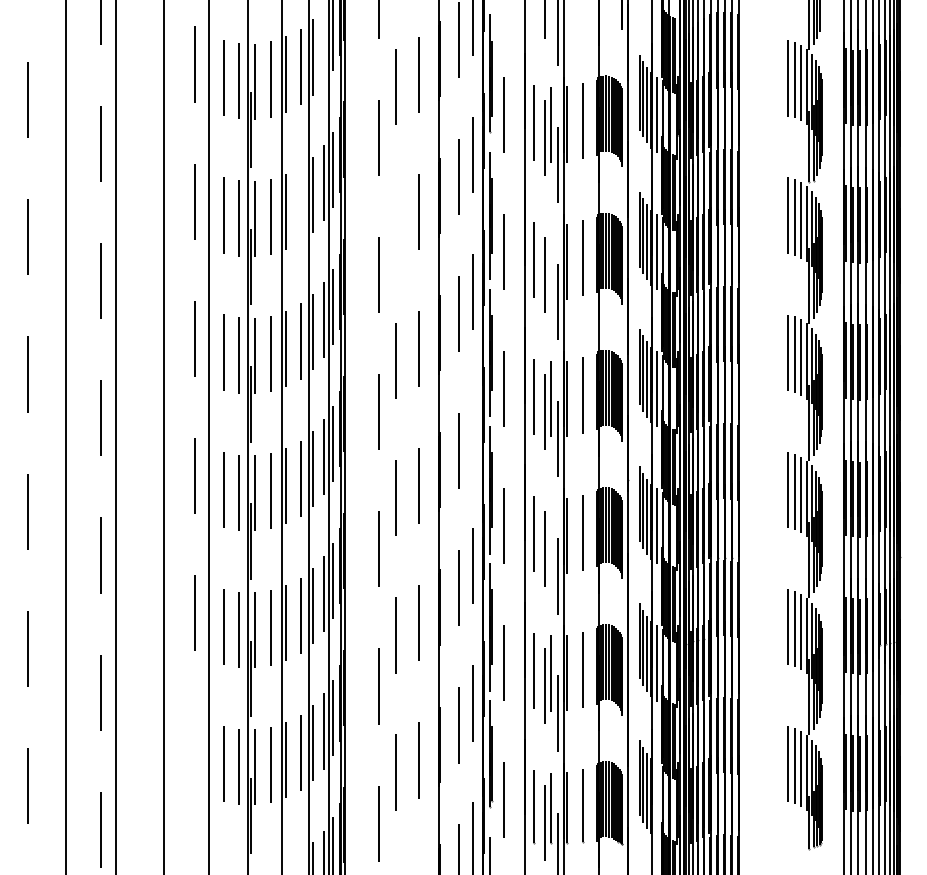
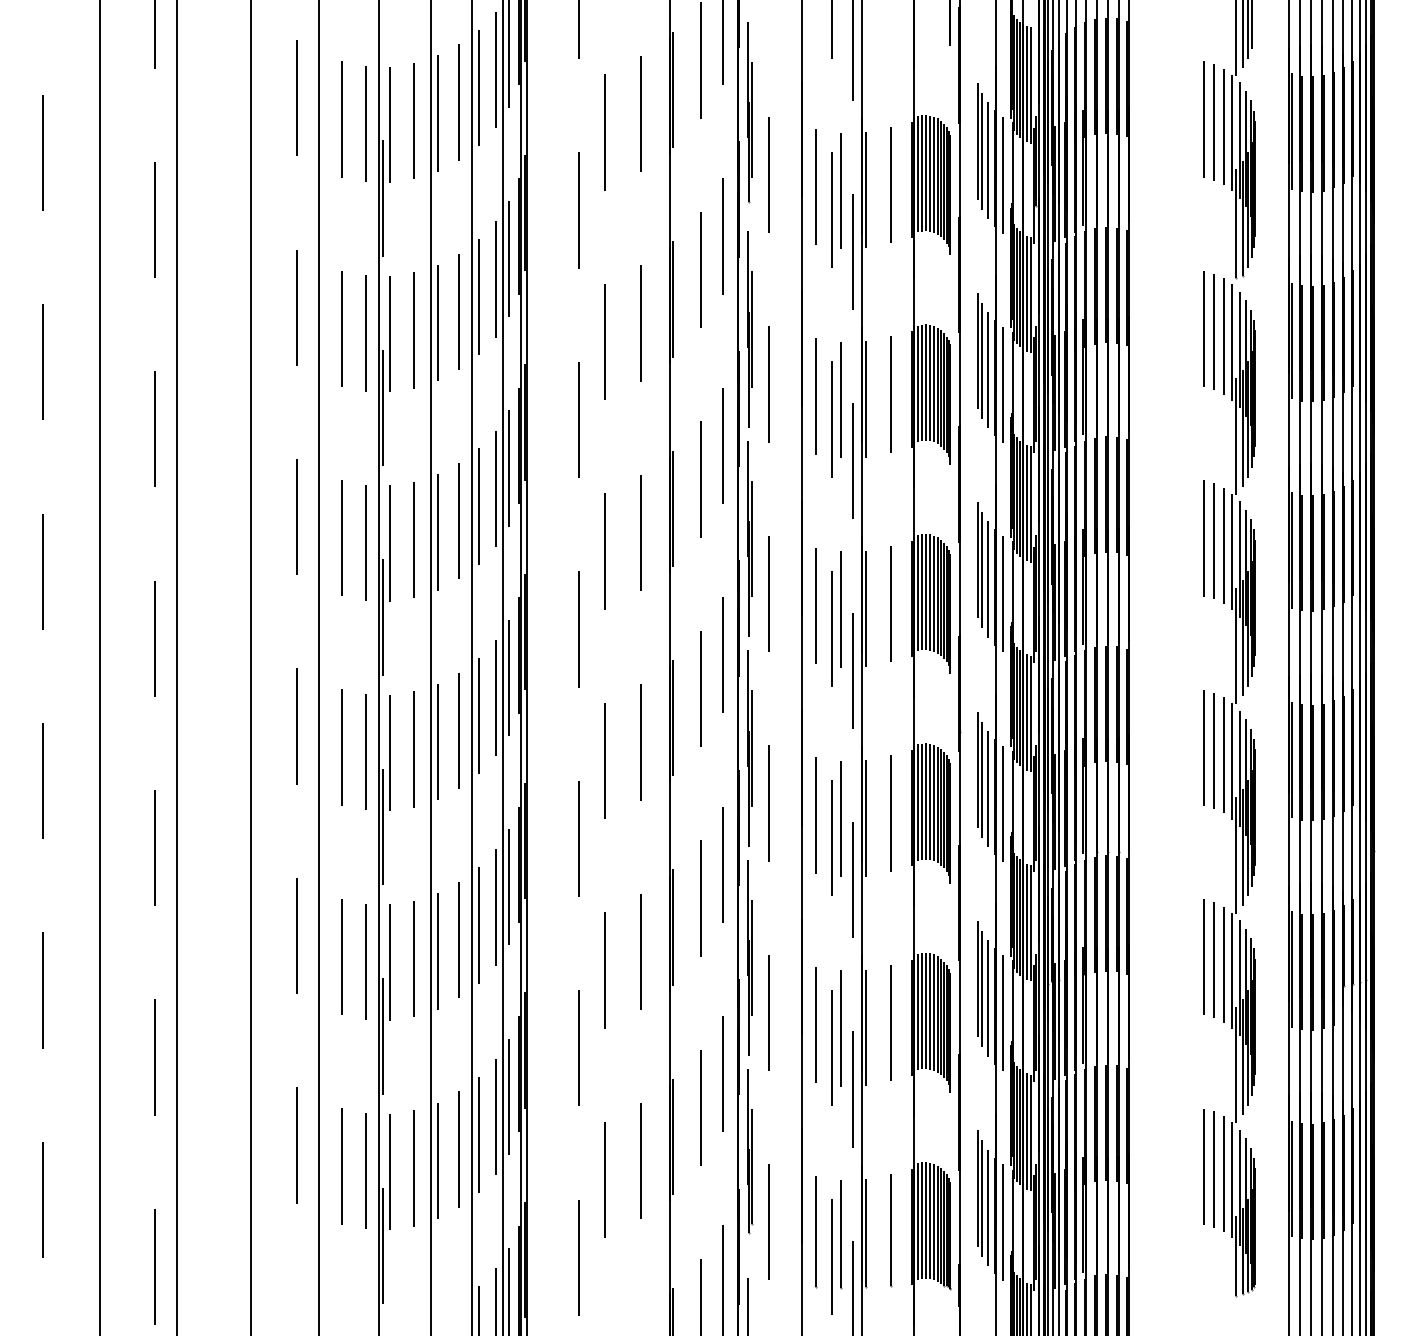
line: (324, 45) -> (495, 69), added
line: (300, 204) -> (459, 312), added
line: (395, 224) -> (604, 342), added
line: (550, 262) -> (840, 400), added
line: (473, 429) -> (723, 655), added
line: (550, 536) -> (840, 819), added
line: (194, 750) -> (297, 1146), added
line: (656, 800) -> (1002, 1222), added

